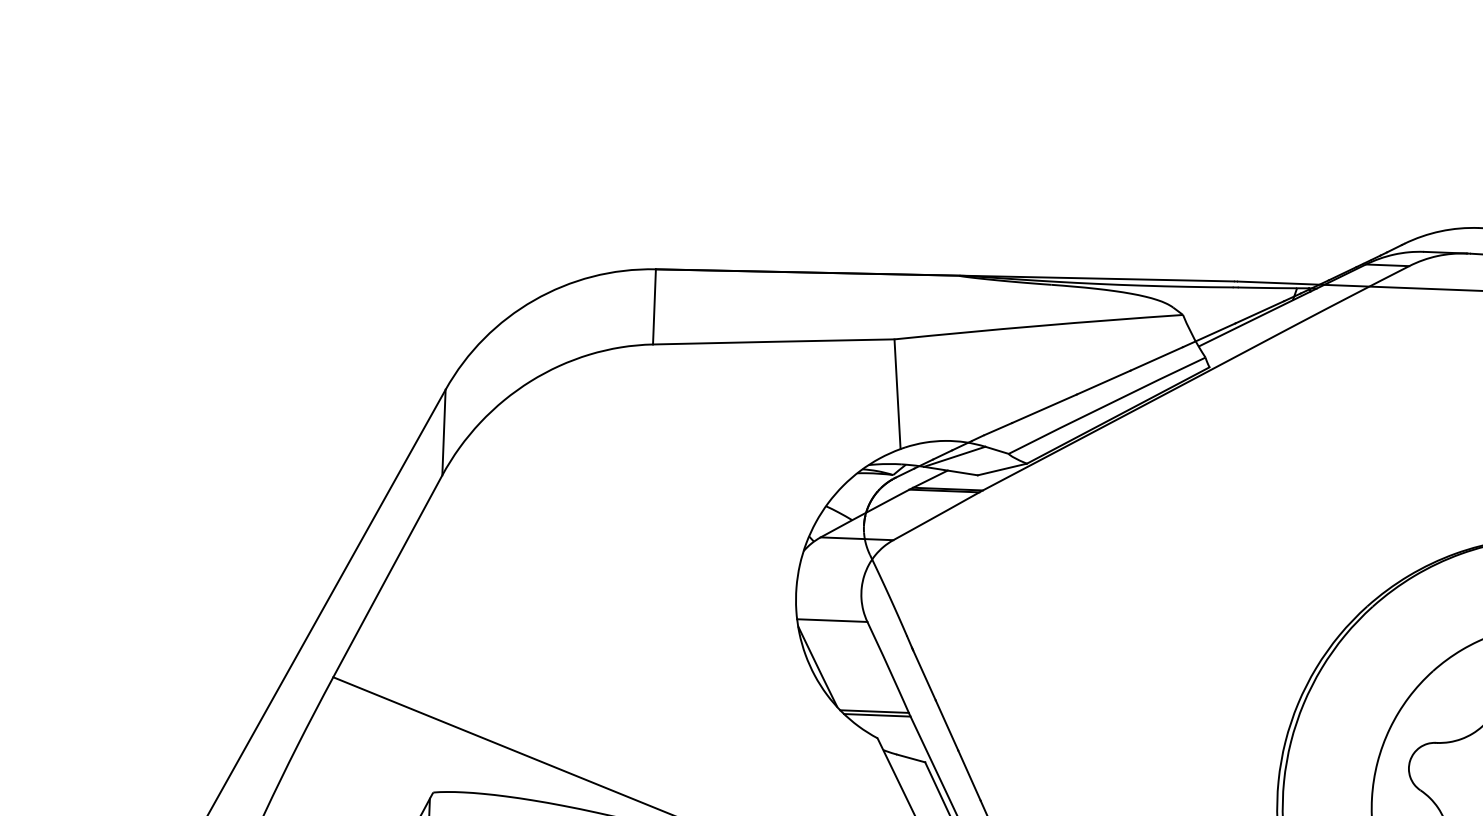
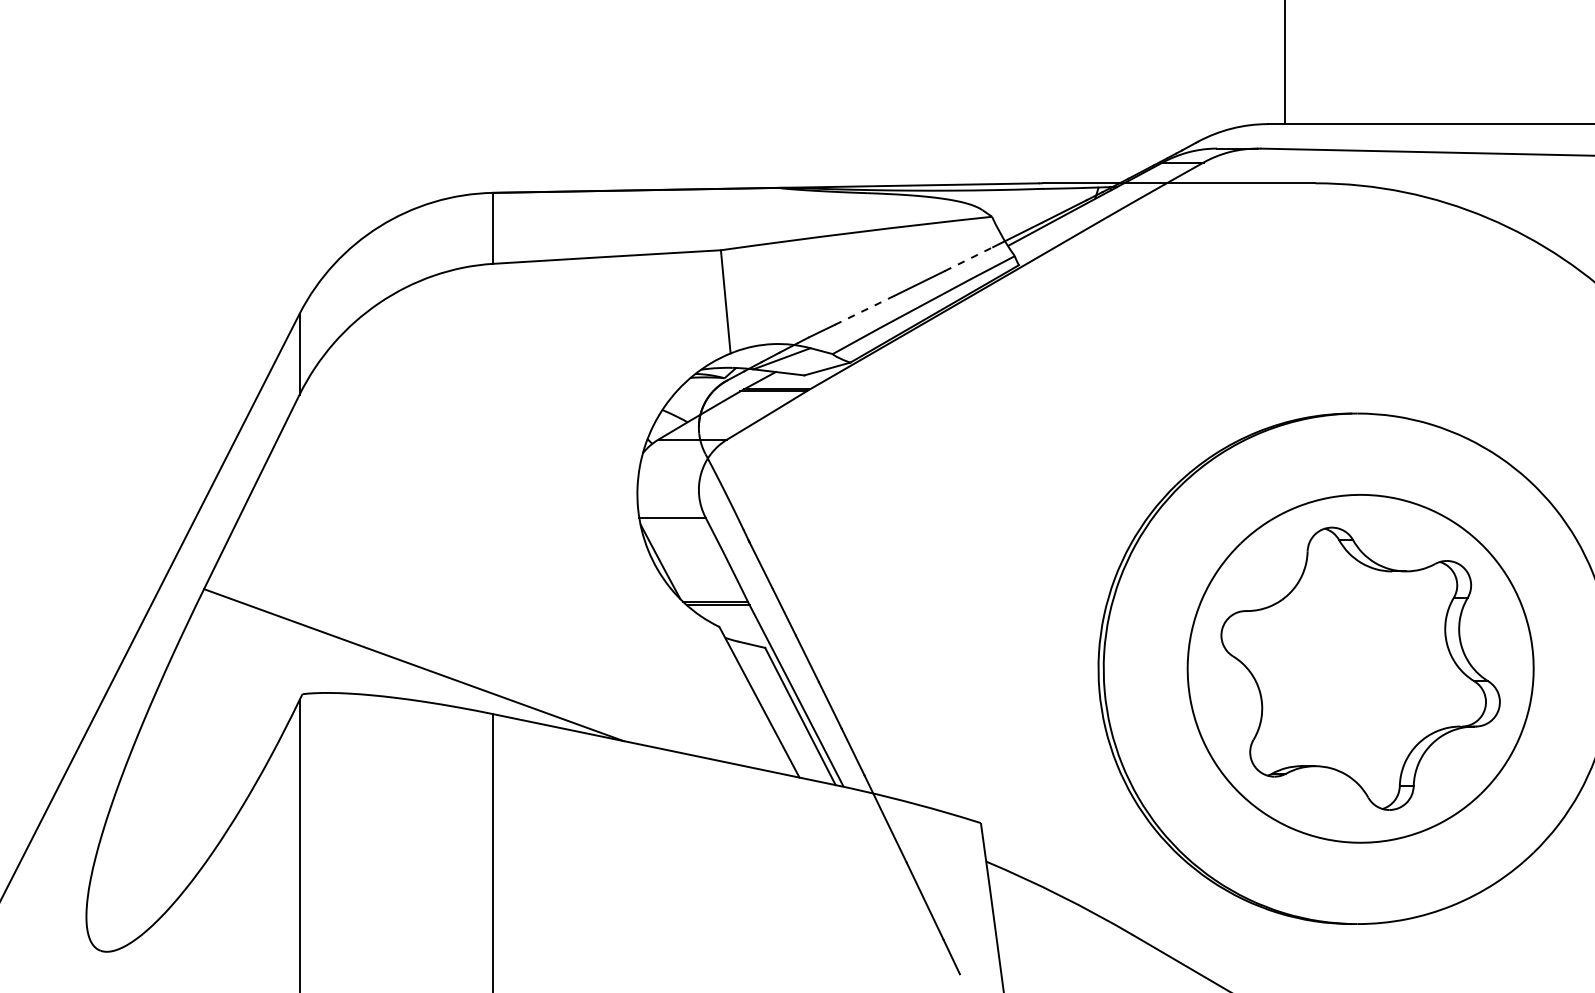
line: (1157, 358) -> (969, 258), solid -> dashed
line: (1045, 409) -> (865, 310), solid -> dashed

